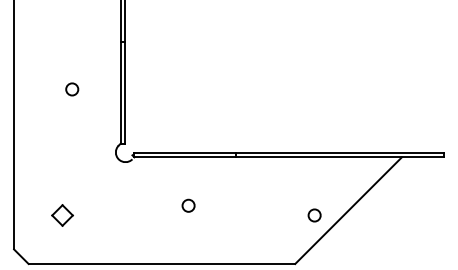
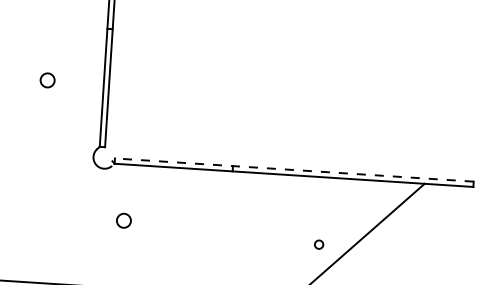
line: (289, 152) -> (294, 169), solid -> dashed
circle: (188, 205) -> (123, 220), moved
part: (62, 215) -> (26, 225), removed
circle: (314, 215) -> (319, 244), size x0.6

